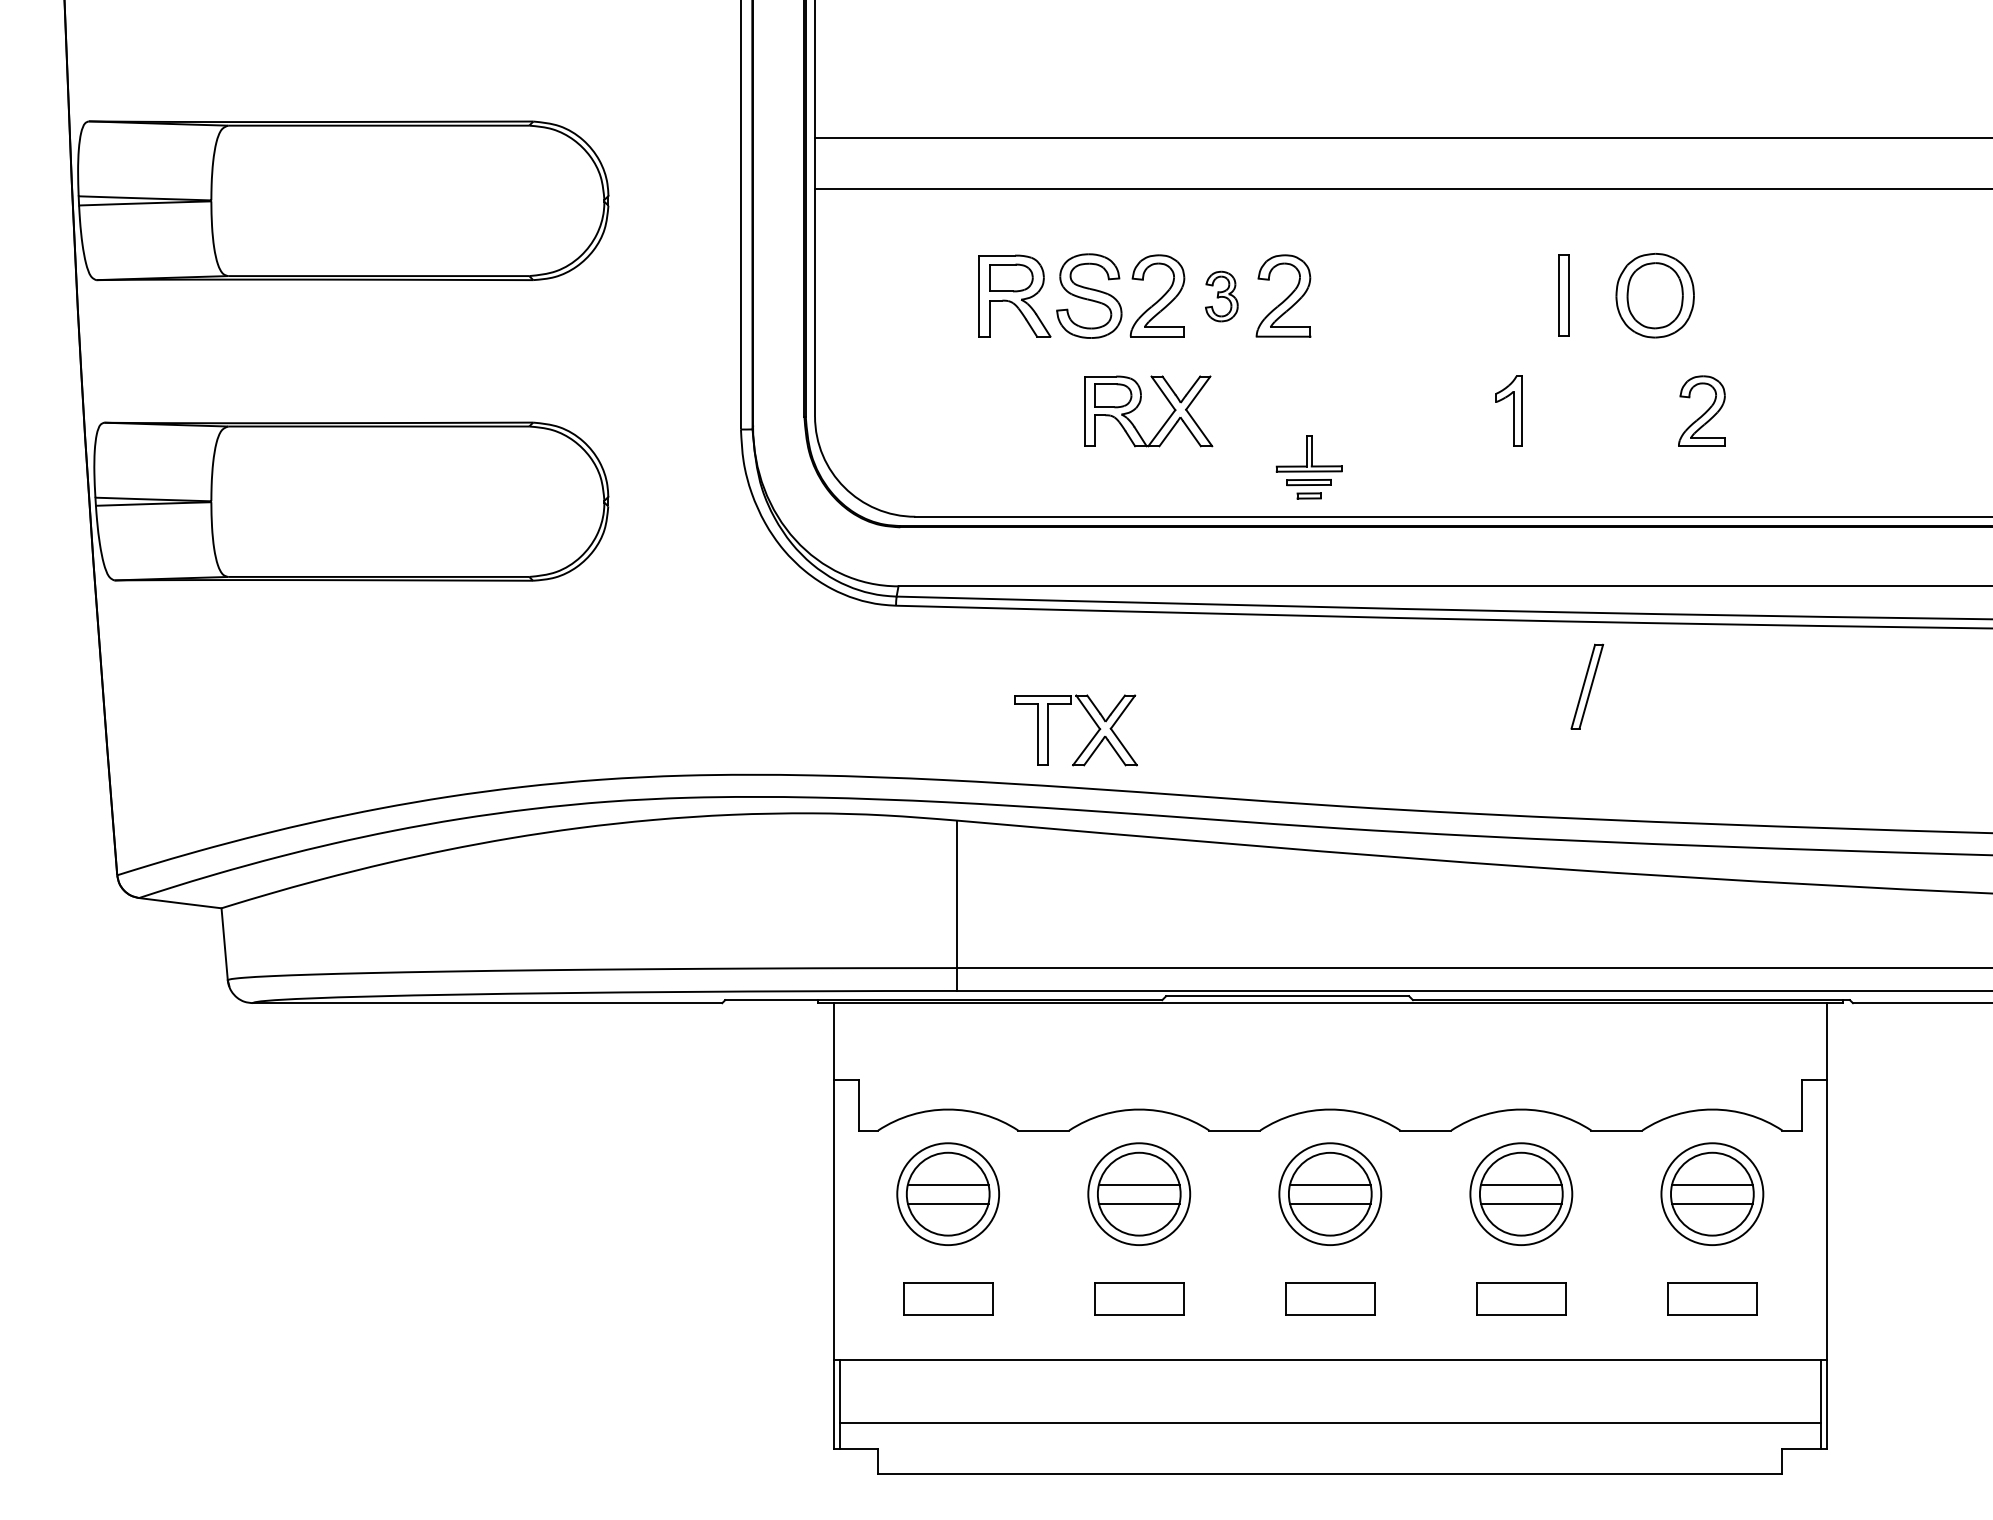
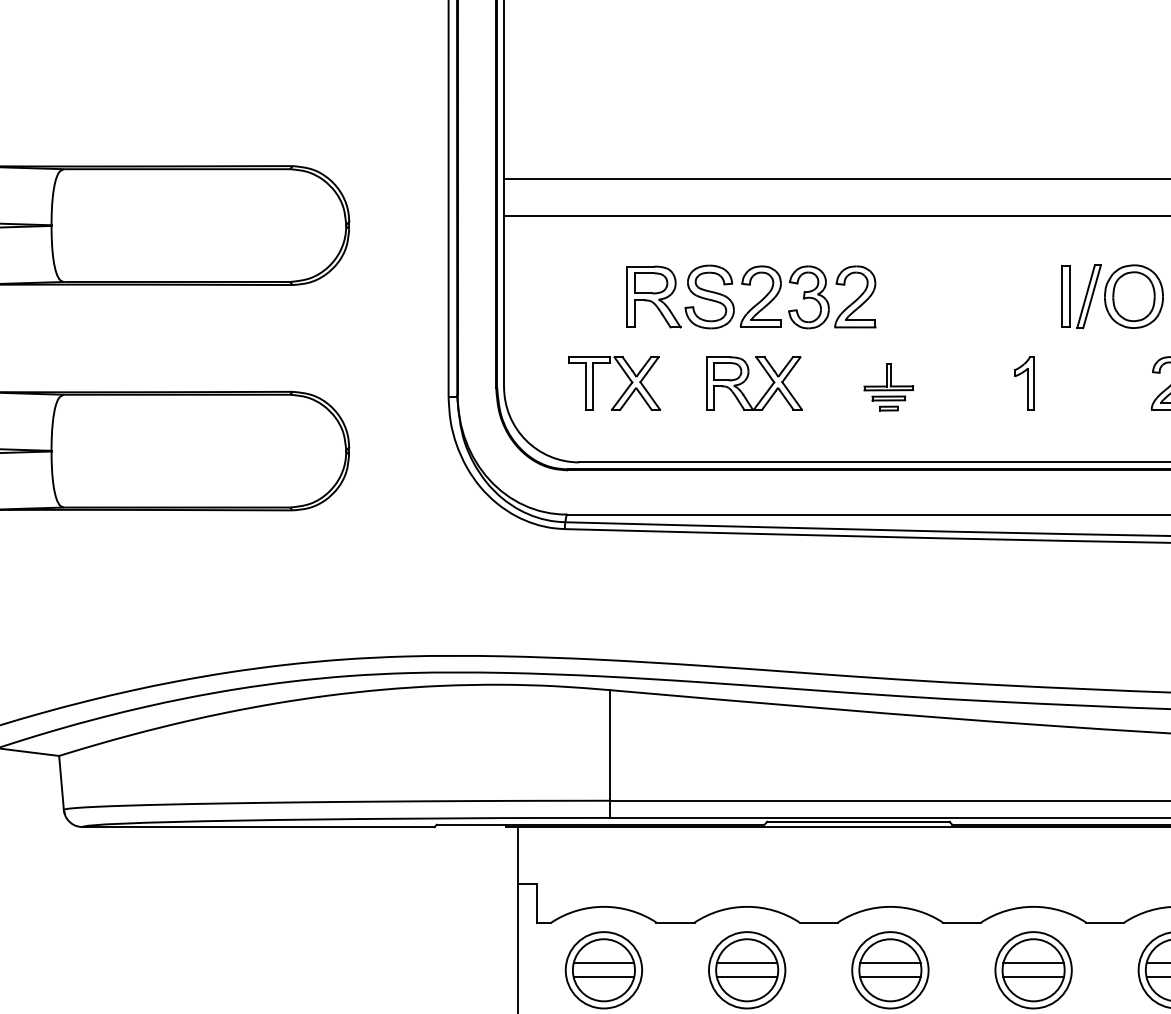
part: (1221, 296) -> (808, 297), size x1.67
part: (1308, 467) -> (888, 387), moved
part: (1587, 686) -> (1089, 296), moved
part: (1088, 742) -> (623, 392), moved

